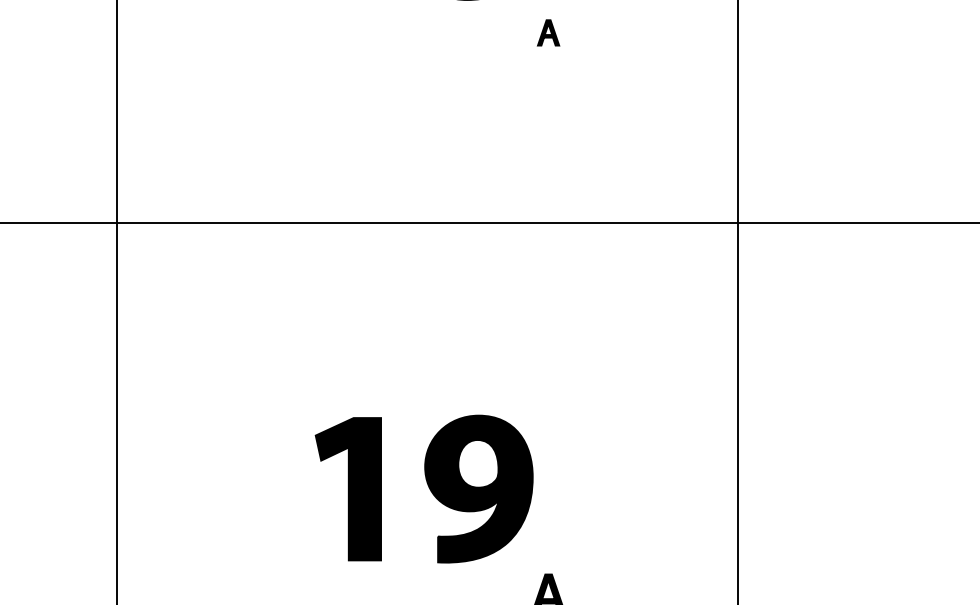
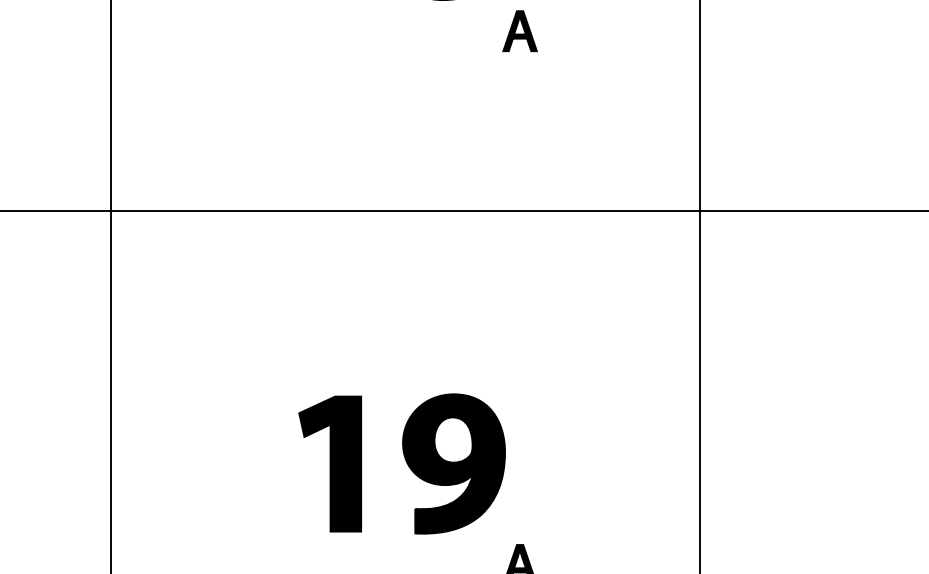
part: (547, 33) -> (519, 31), size x1.67

